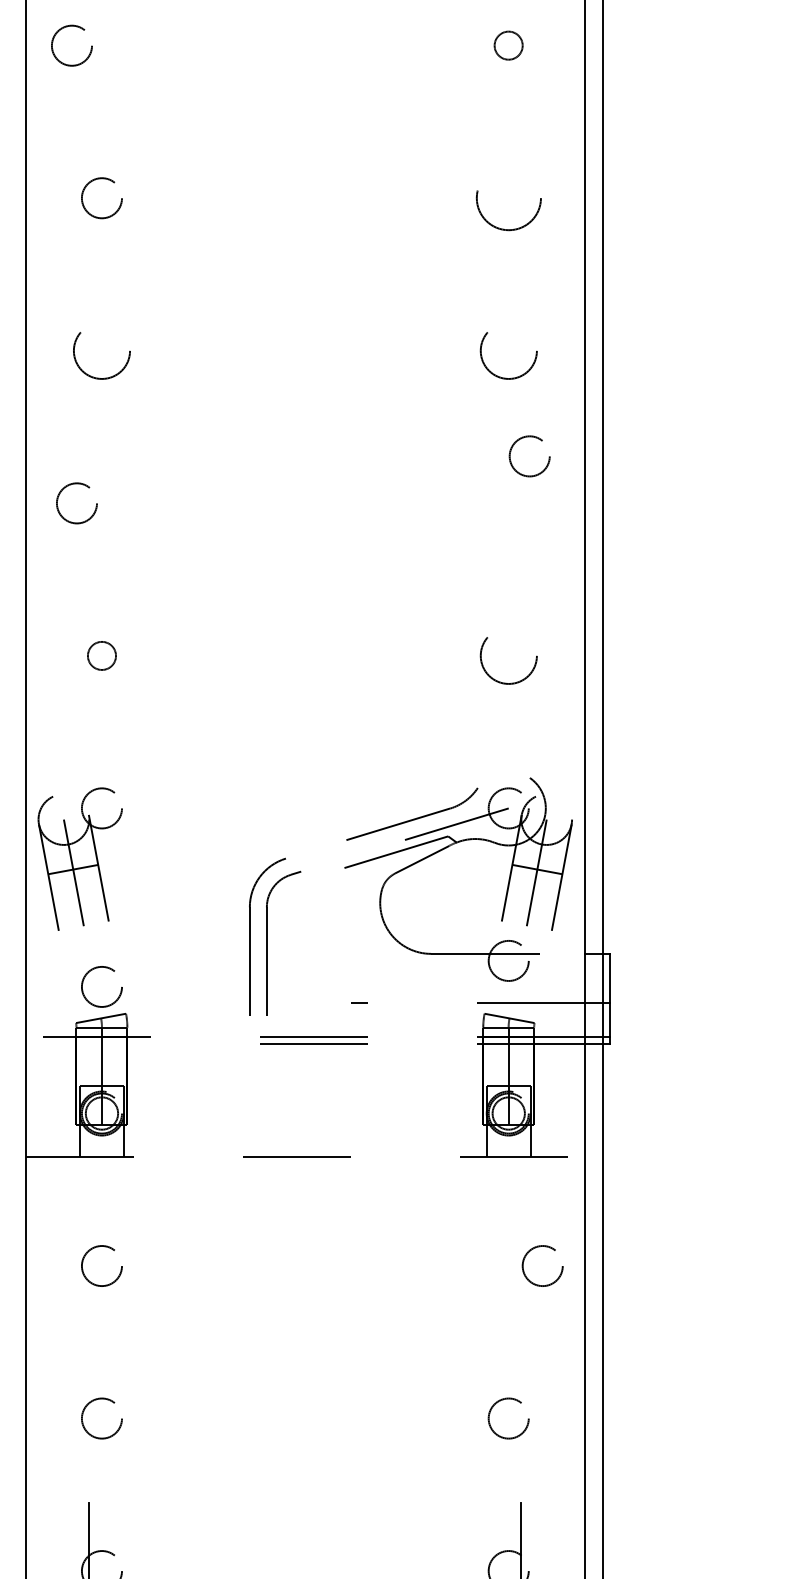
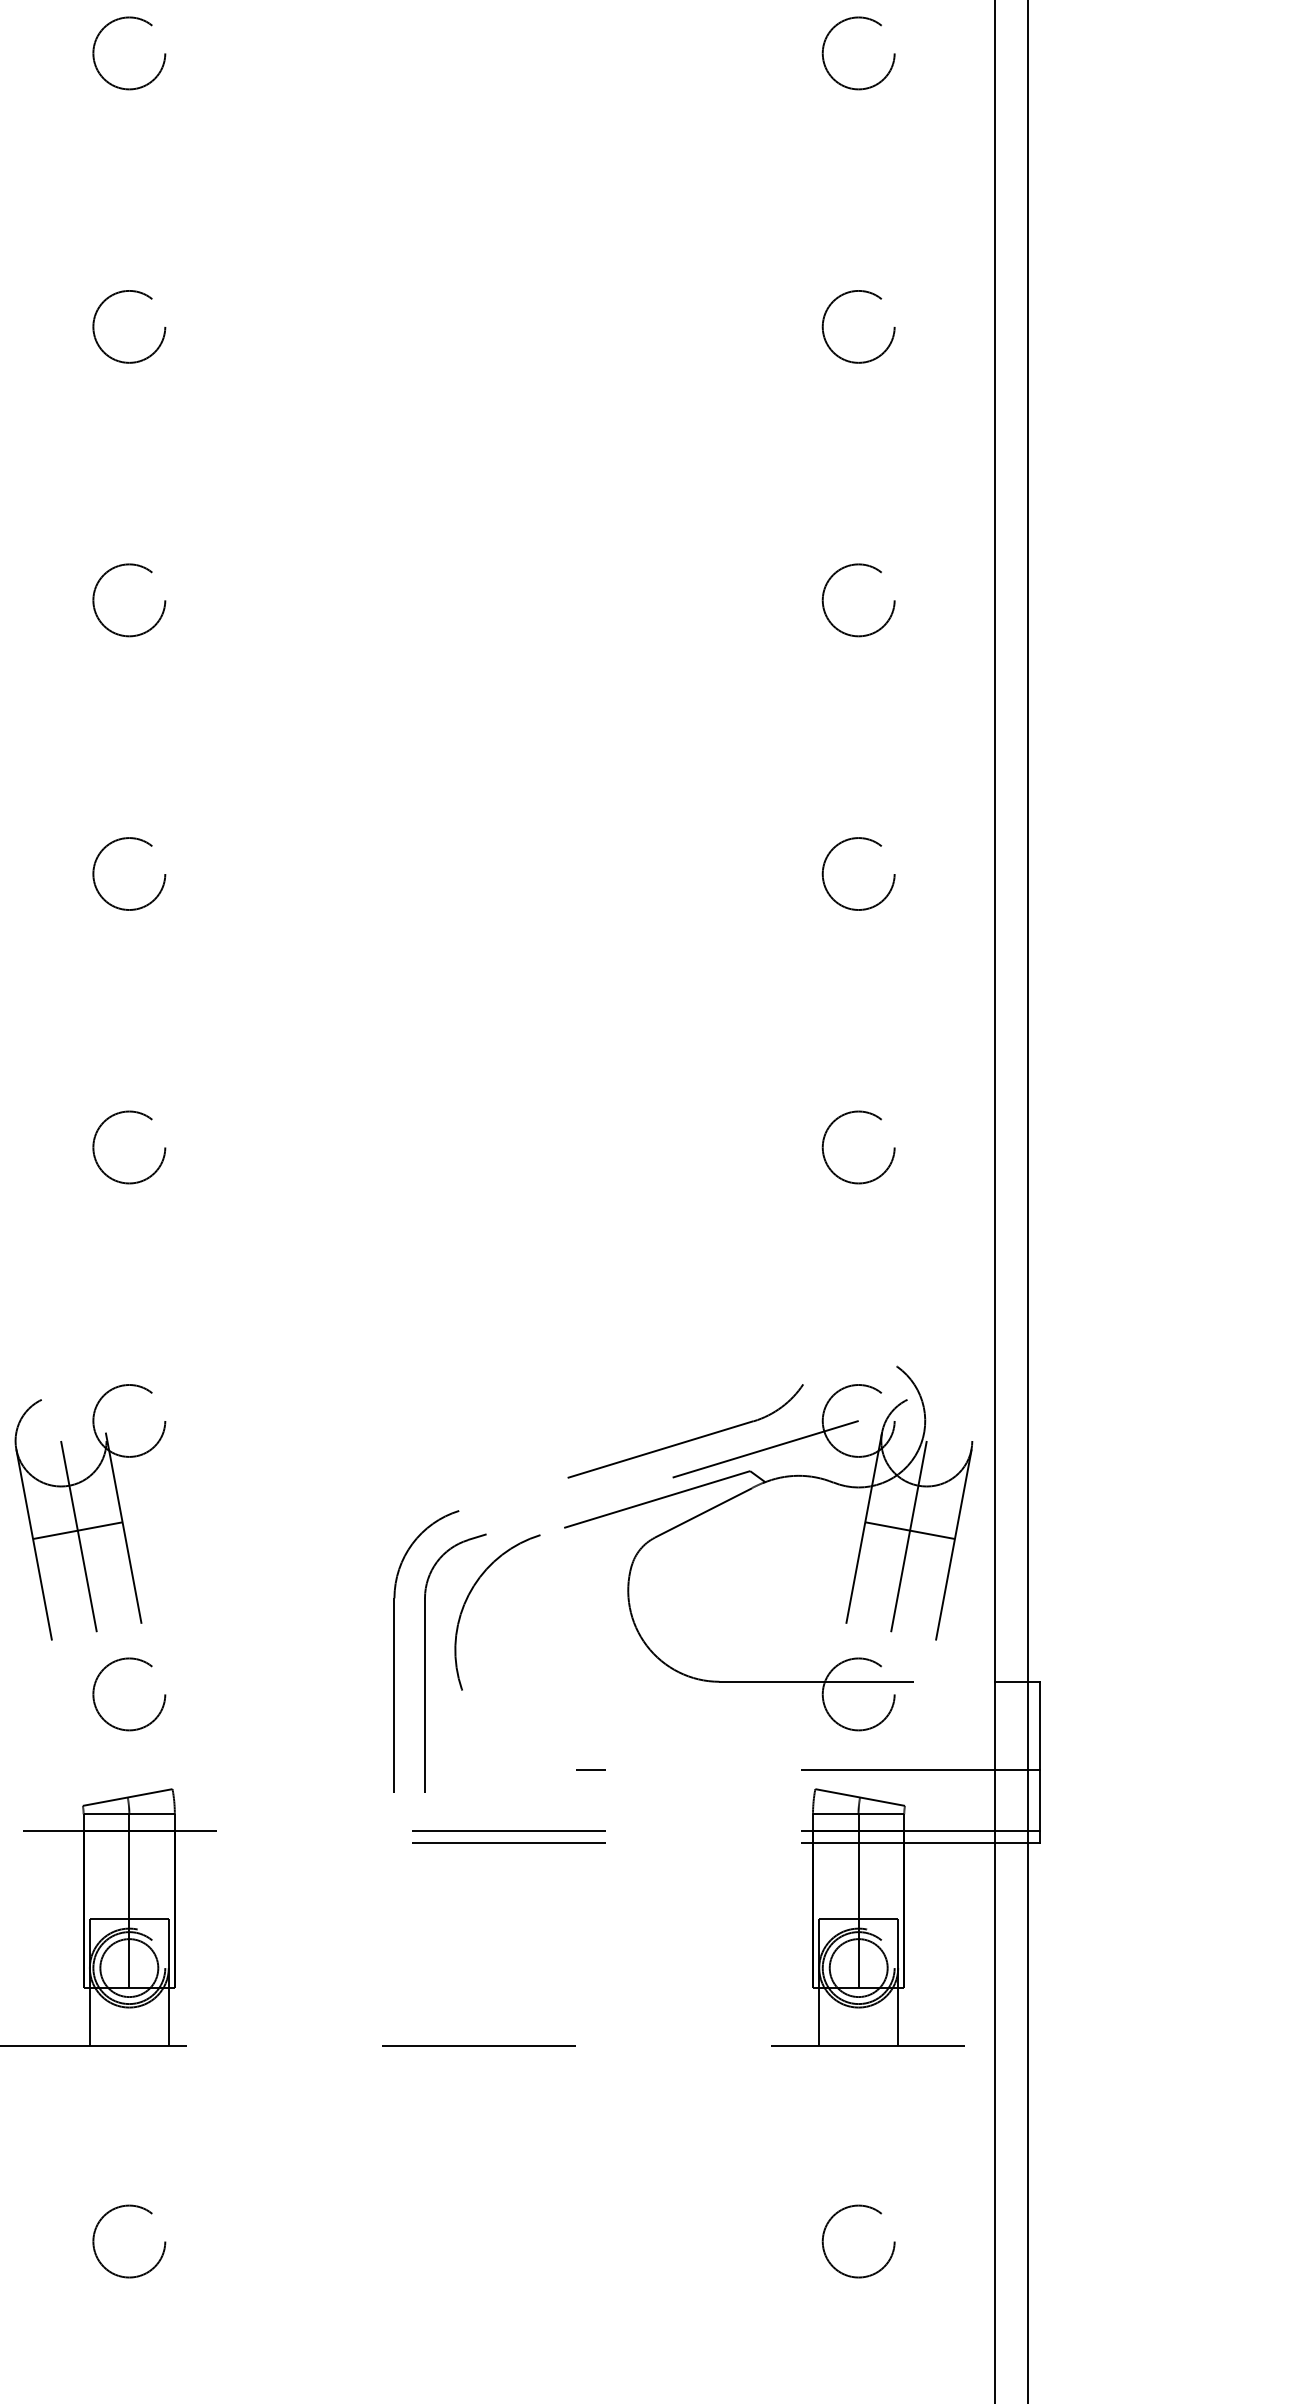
circle: (71, 45) -> (128, 52), moved
circle: (508, 45) -> (858, 52), size x1.43
circle: (508, 198) -> (858, 327), size x0.62
circle: (101, 350) -> (128, 599), size x0.71
circle: (508, 350) -> (858, 599), size x0.71
circle: (529, 456) -> (858, 874), moved
circle: (76, 503) -> (128, 874), moved
circle: (101, 655) -> (128, 1146), size x1.43
circle: (508, 655) -> (858, 1146), size x0.71
arc: (291, 907) -> (469, 1598), added
circle: (101, 986) -> (128, 1693), moved
circle: (542, 1265) -> (858, 2240), moved

